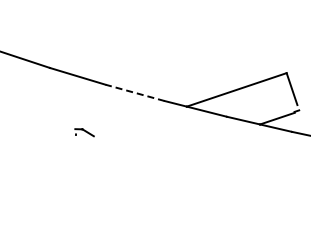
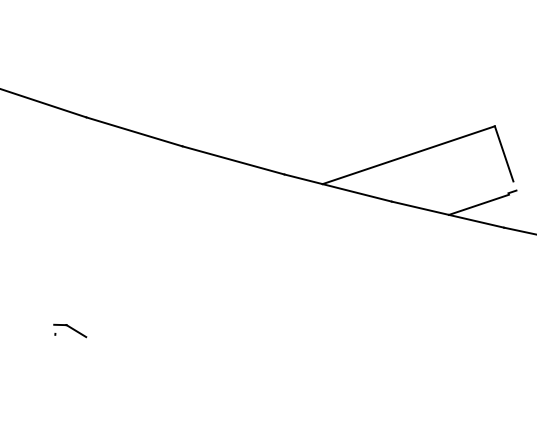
line: (135, 92) -> (233, 159), dashed -> solid
part: (84, 132) -> (70, 330), moved

